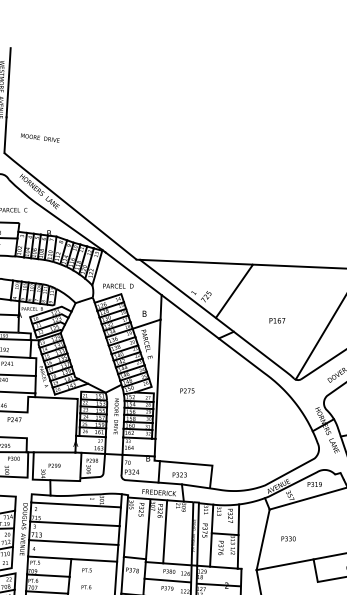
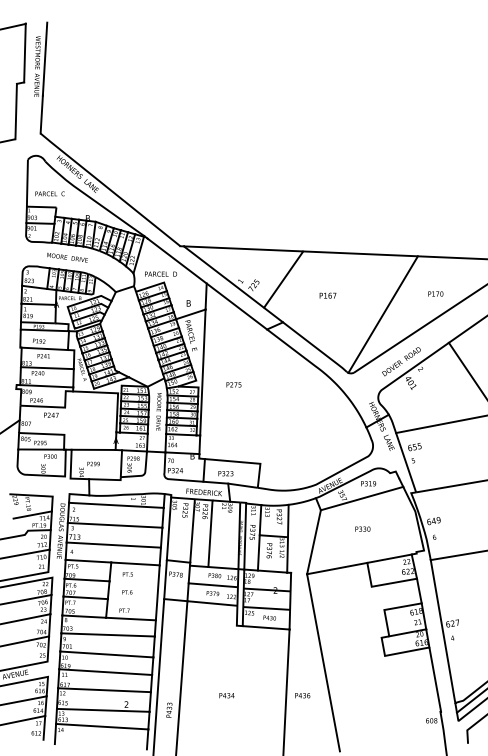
text: (40, 137) -> (67, 257), moved
text: (276, 320) -> (327, 295), moved
text: (288, 538) -> (362, 528), moved

